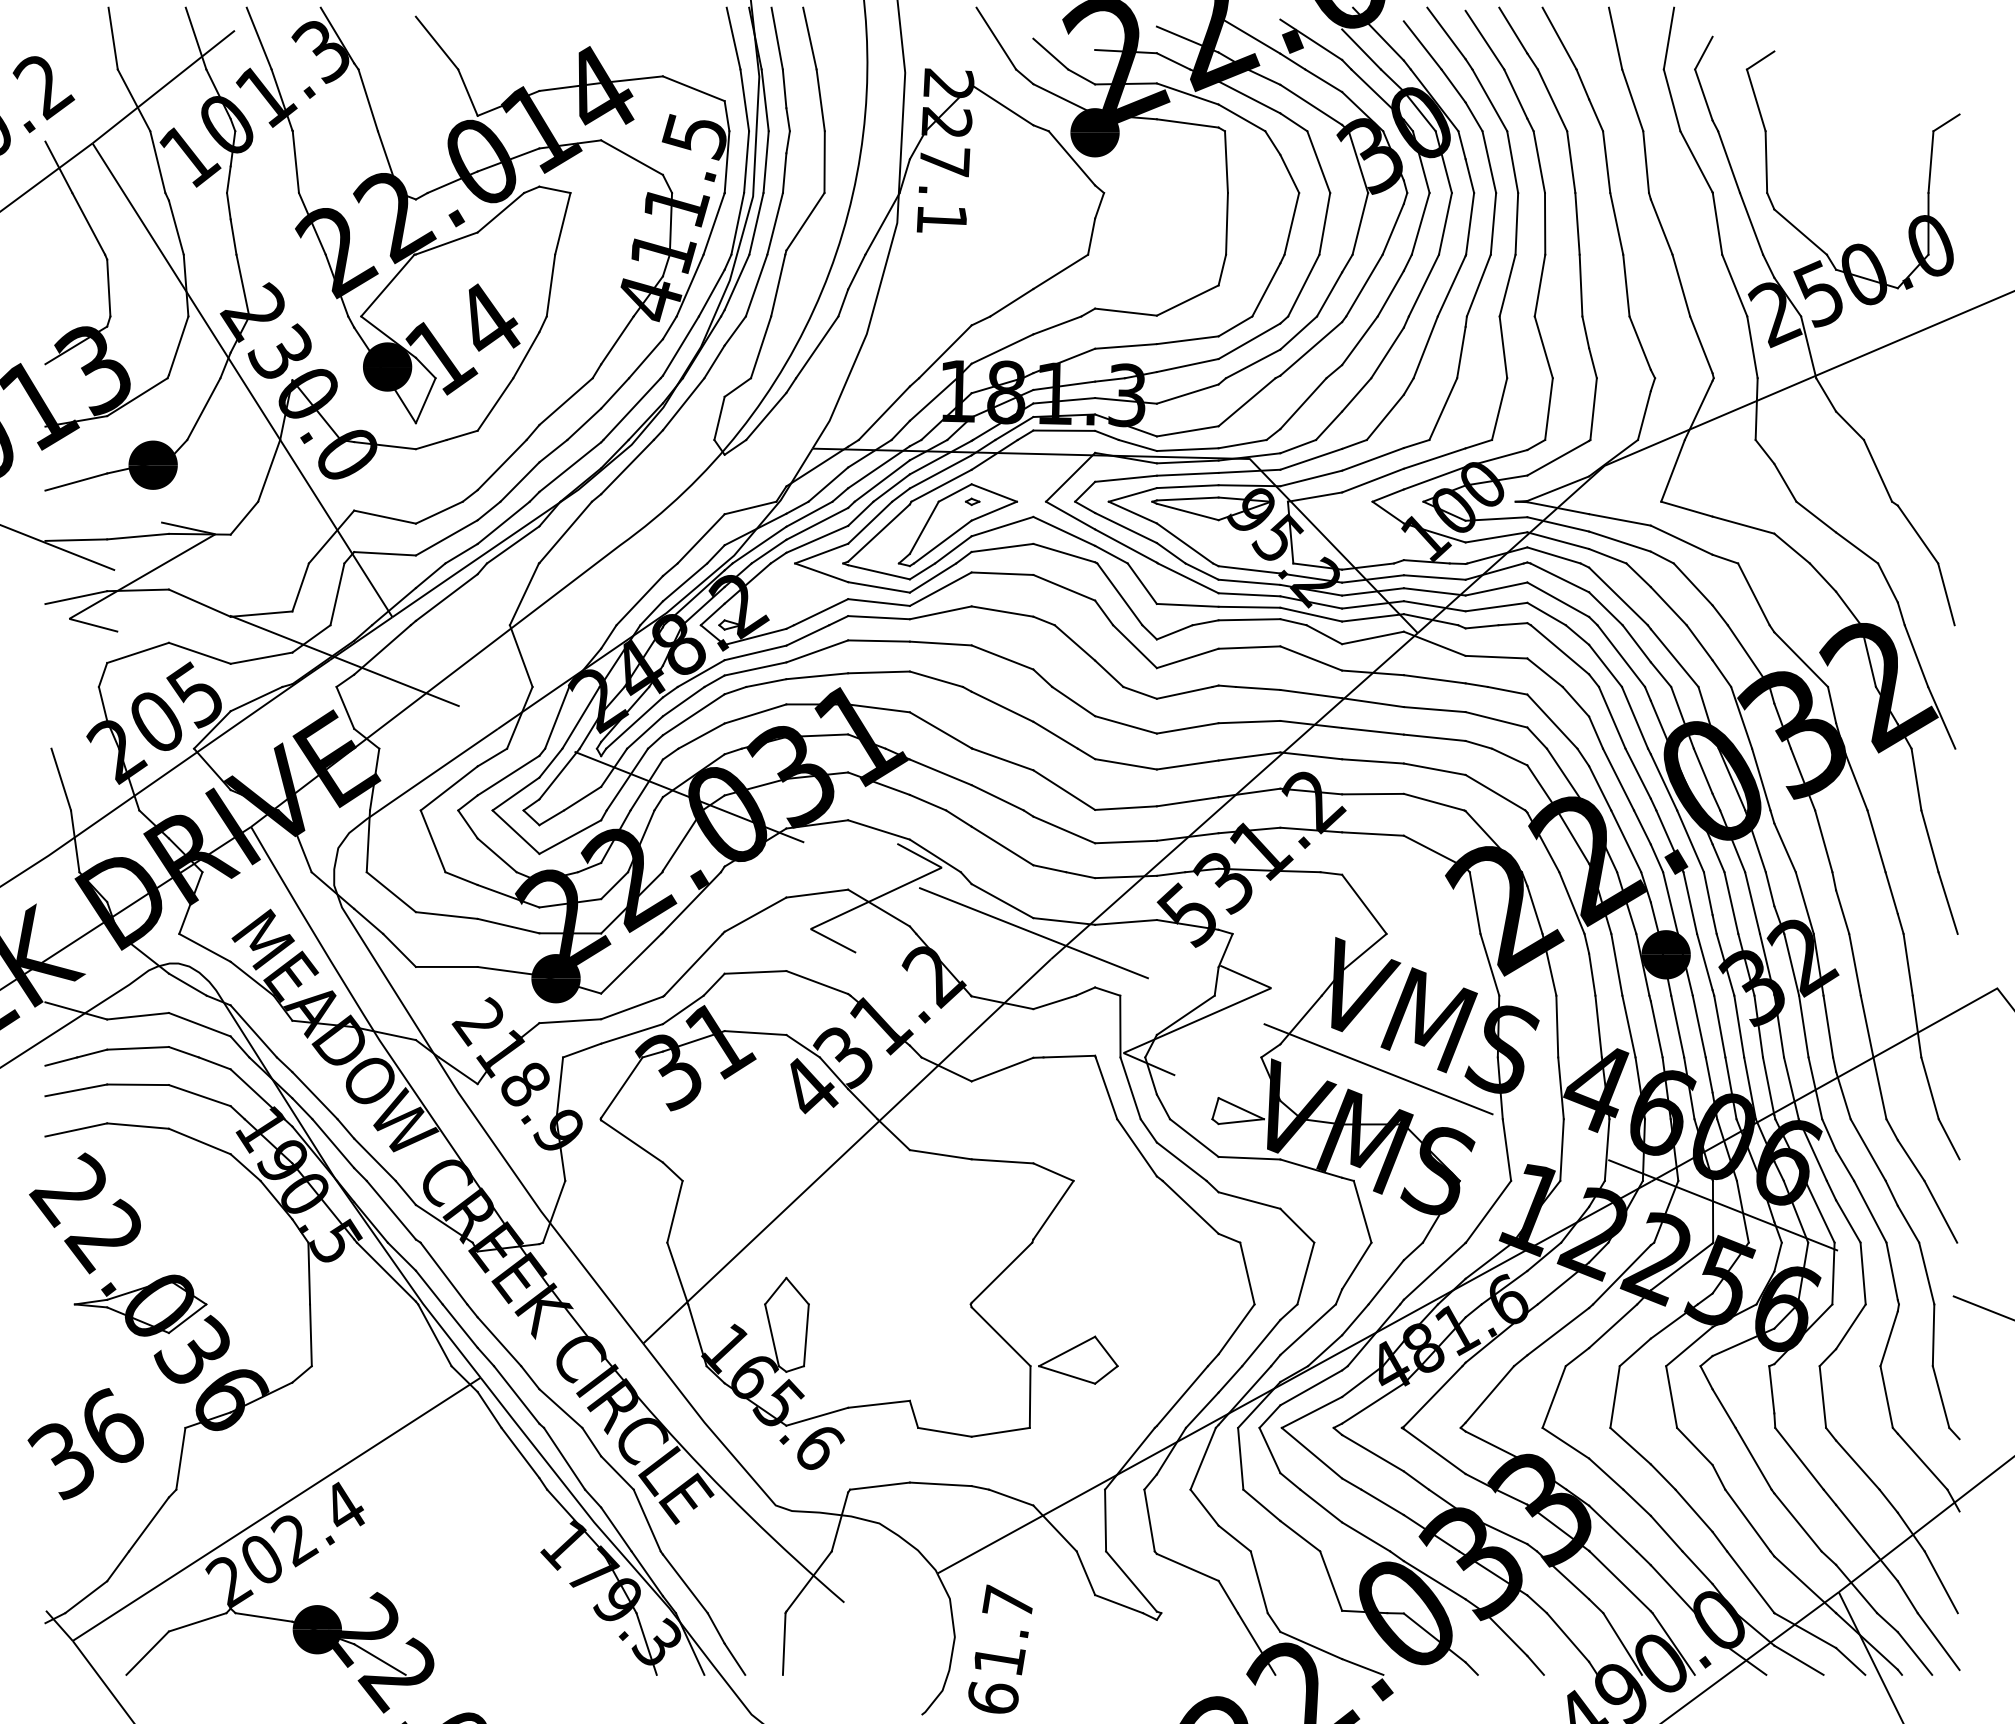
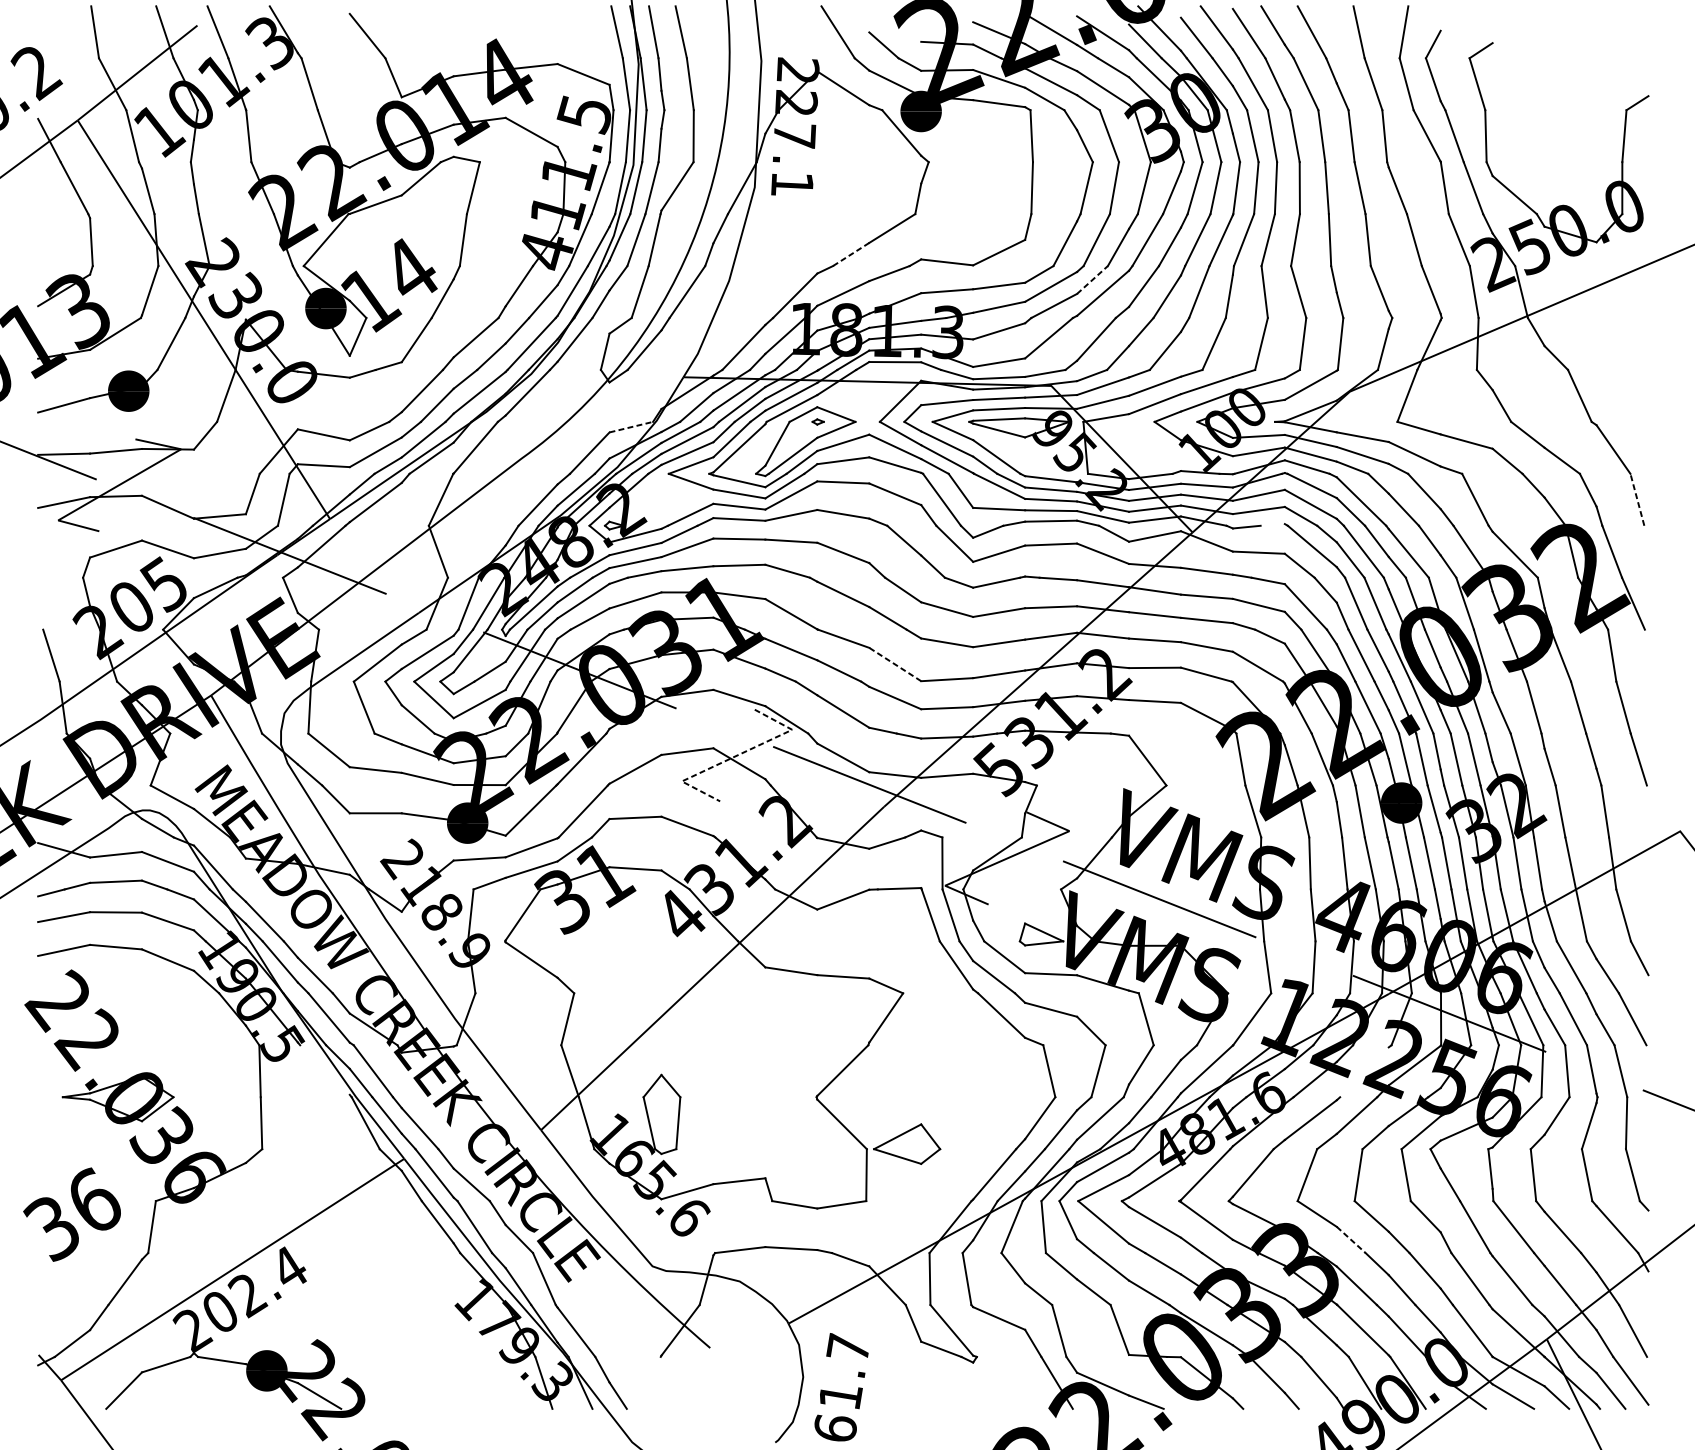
line: (1011, 302) -> (850, 254), solid -> dashed
line: (1298, 333) -> (1092, 280), solid -> dashed
line: (750, 508) -> (631, 427), solid -> dashed
line: (1946, 594) -> (1637, 499), solid -> dashed
line: (1512, 624) -> (1272, 525), removed
line: (1064, 790) -> (895, 664), solid -> dashed
line: (875, 898) -> (736, 755), solid -> dashed
line: (385, 1271) -> (324, 1069), removed
line: (1621, 1274) -> (1364, 1072), removed
line: (1606, 1474) -> (1351, 1240), solid -> dashed
line: (783, 1643) -> (659, 1382), removed

